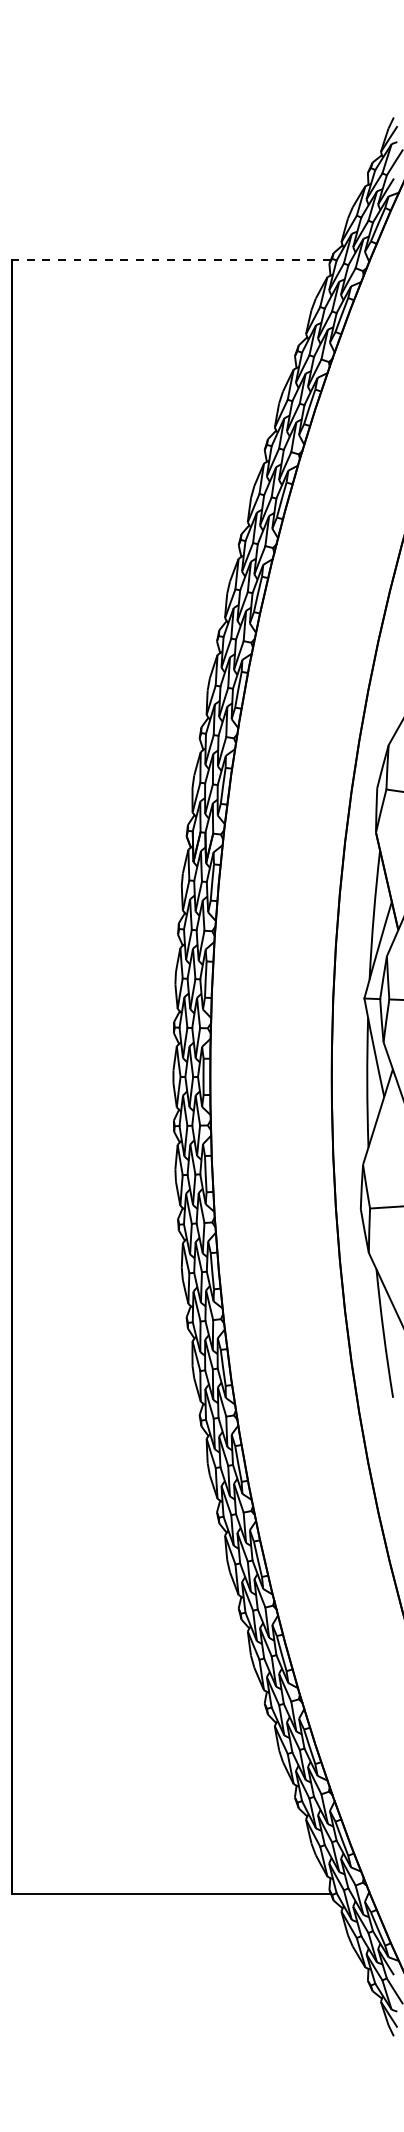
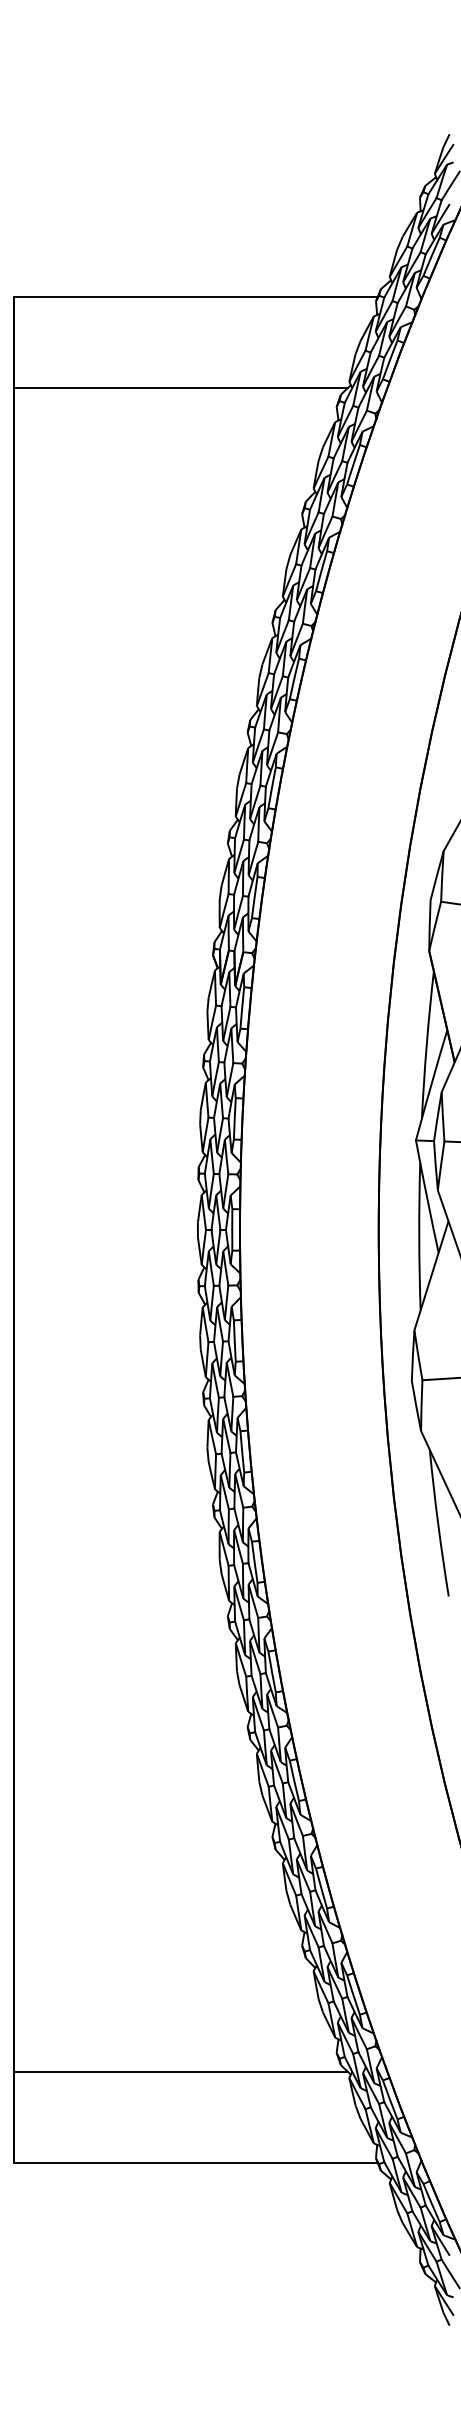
line: (170, 260) -> (194, 297), dashed -> solid
line: (158, 339) -> (180, 387), added
line: (158, 1814) -> (180, 2072), added

